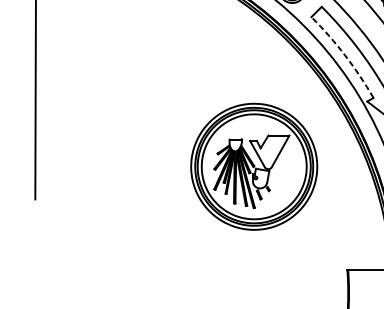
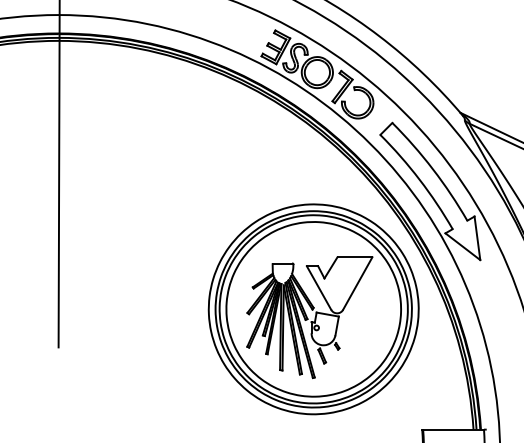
arc: (345, 55) -> (419, 179), dashed -> solid
part: (254, 166) -> (313, 309), size x1.43

